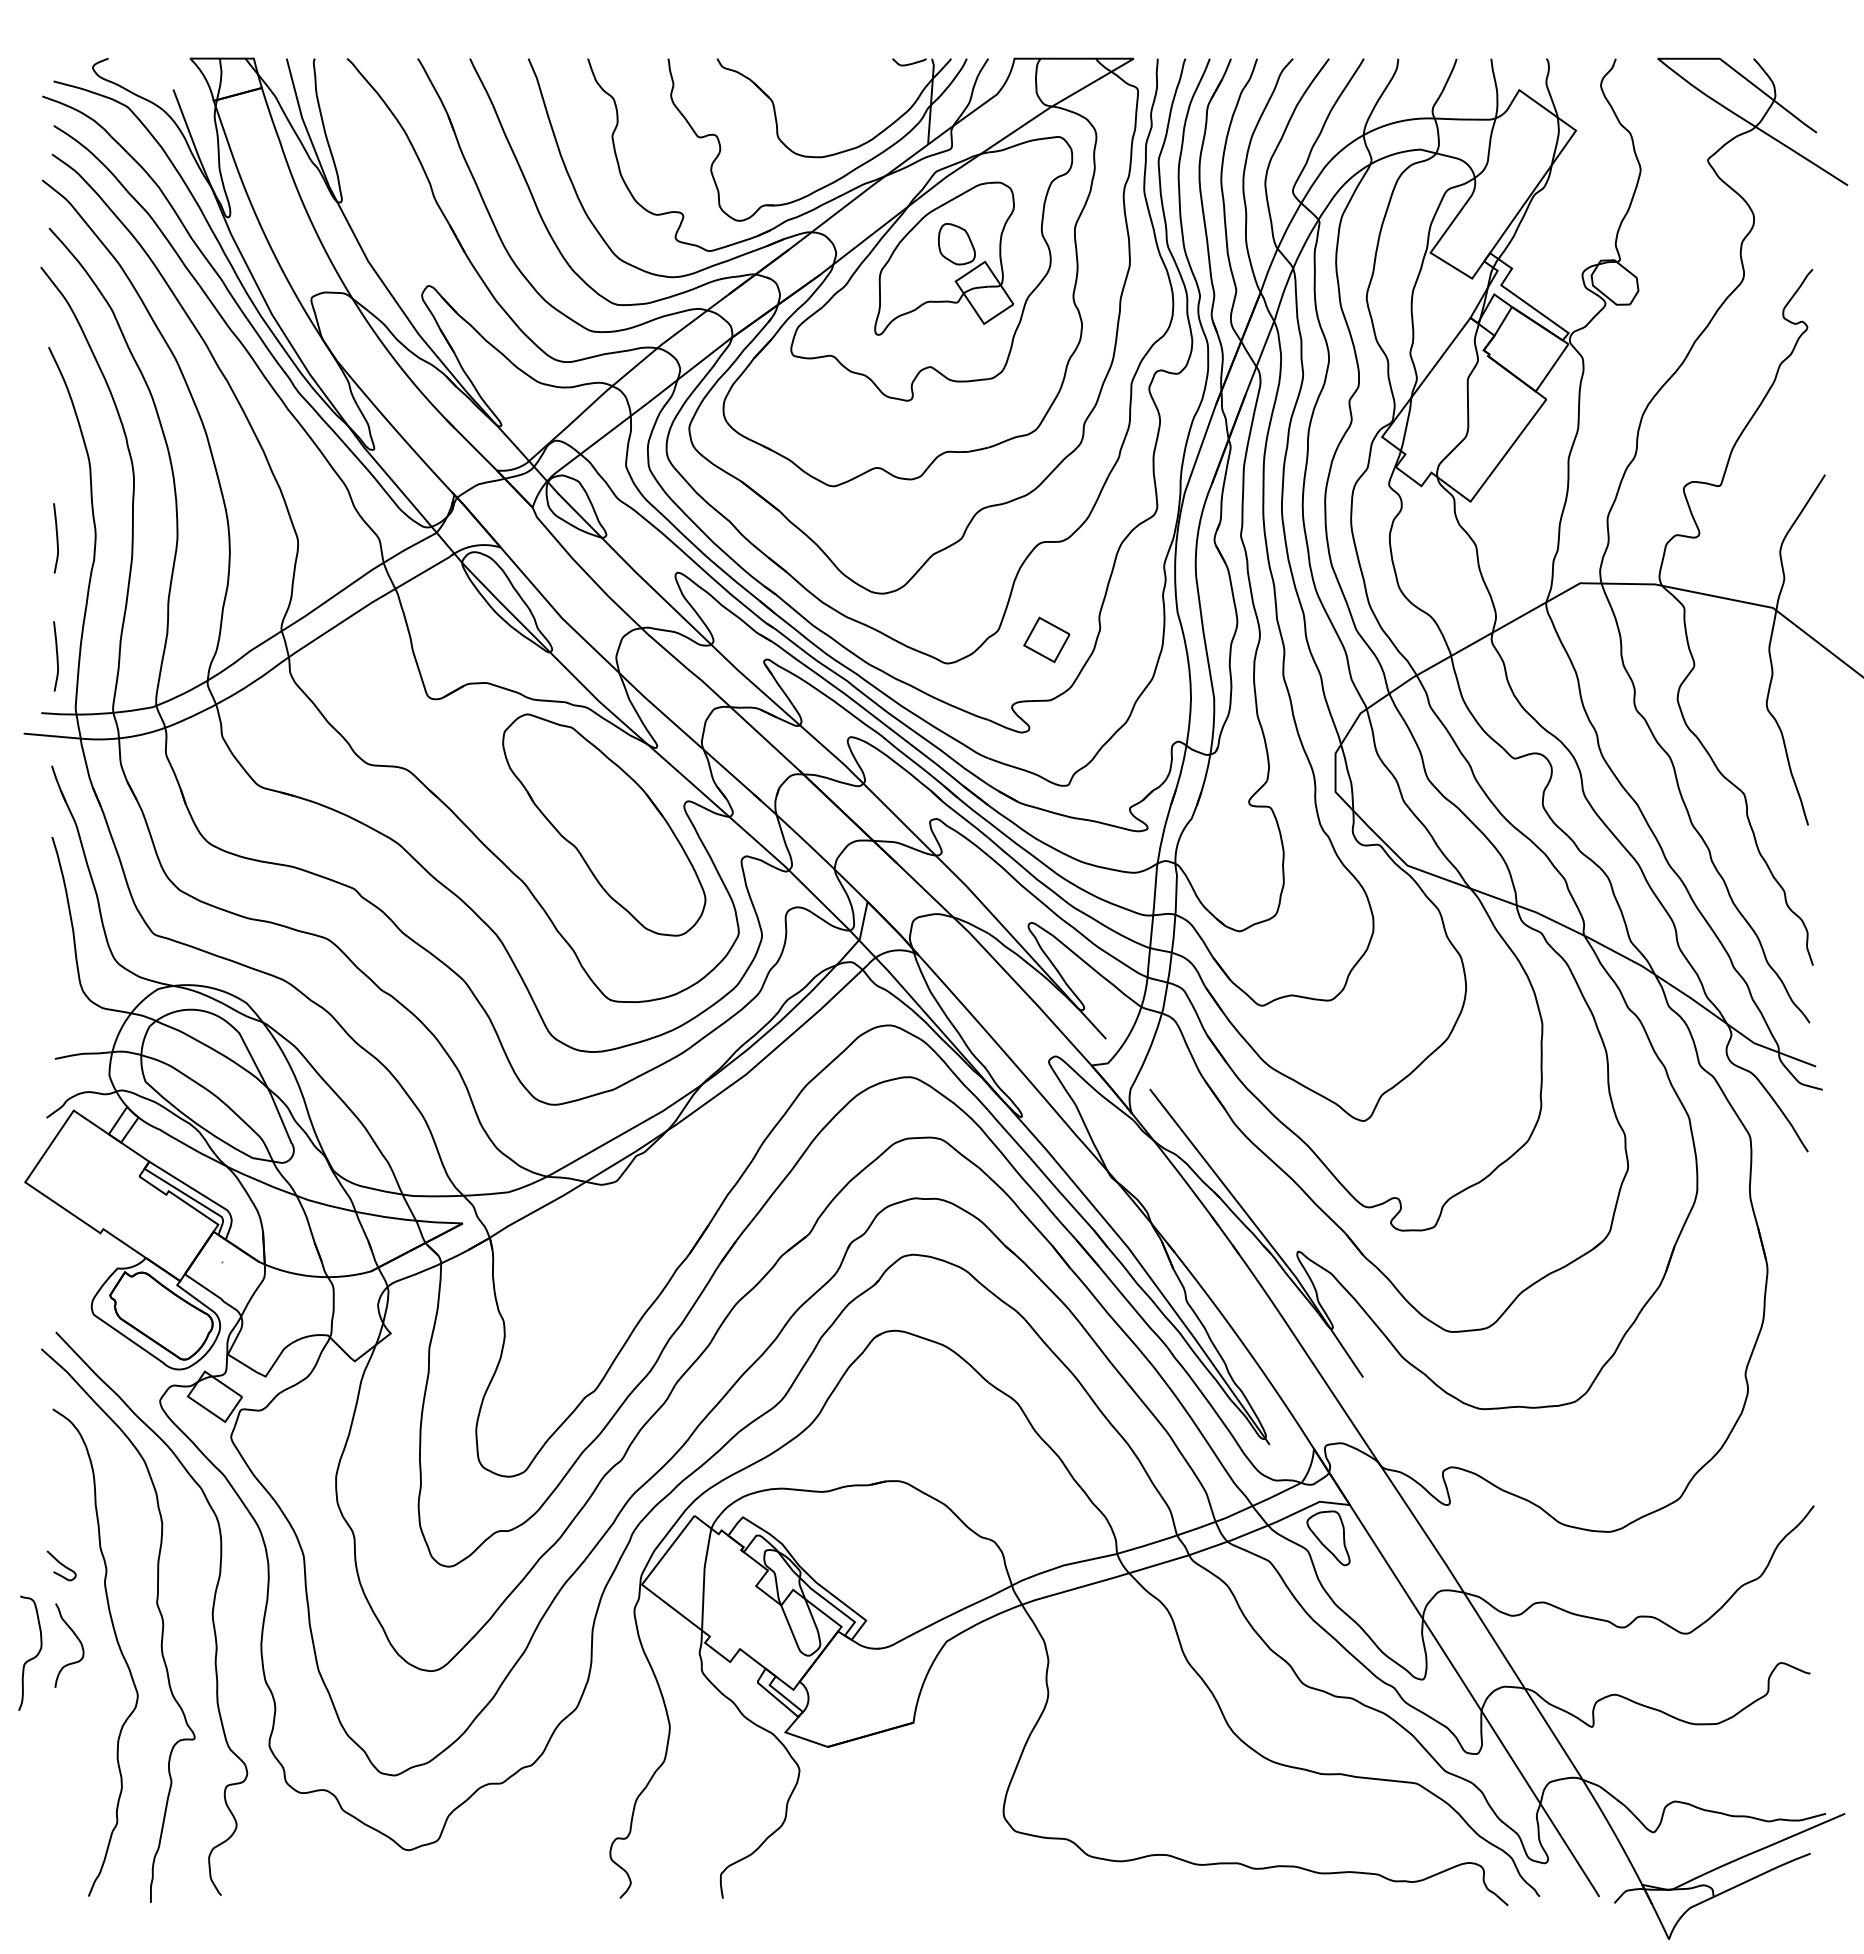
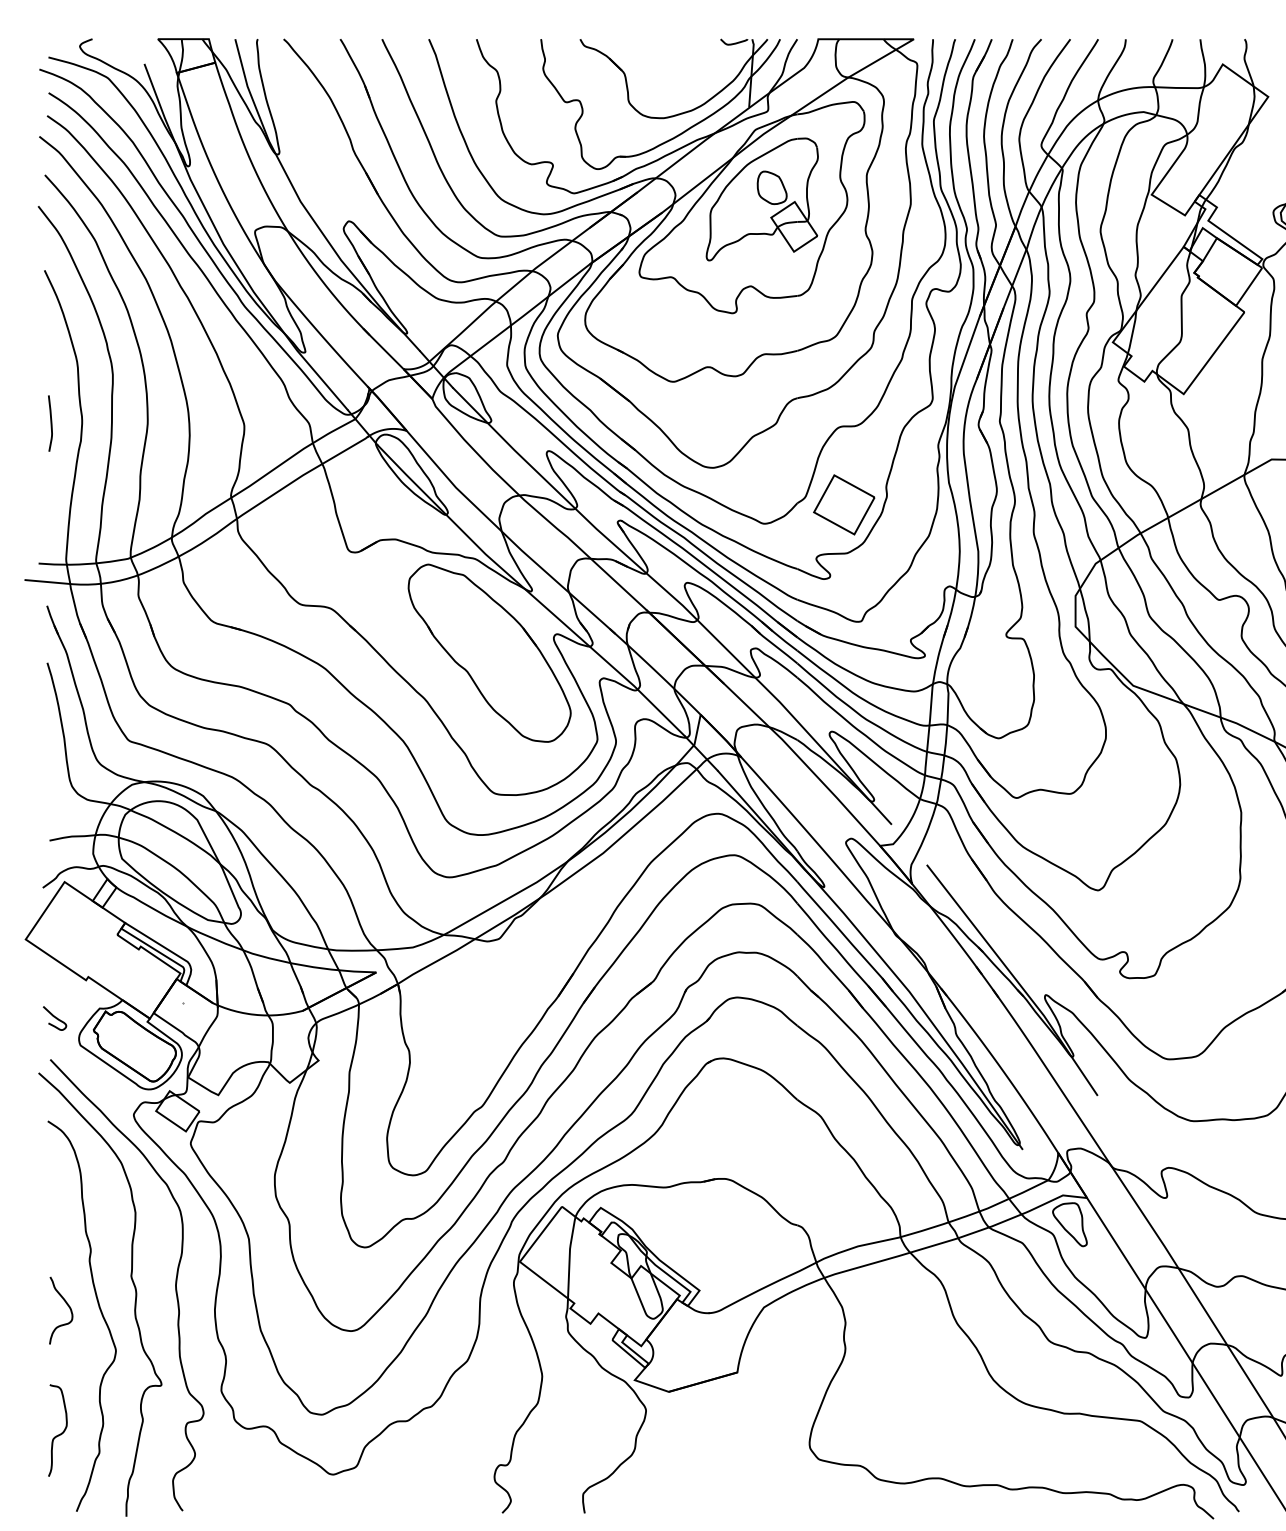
part: (1046, 639) -> (843, 504), size x1.67
curve: (56, 656) -> (50, 518), removed
curve: (61, 1565) -> (54, 1018), moved
curve: (32, 1657) -> (59, 1433), moved

